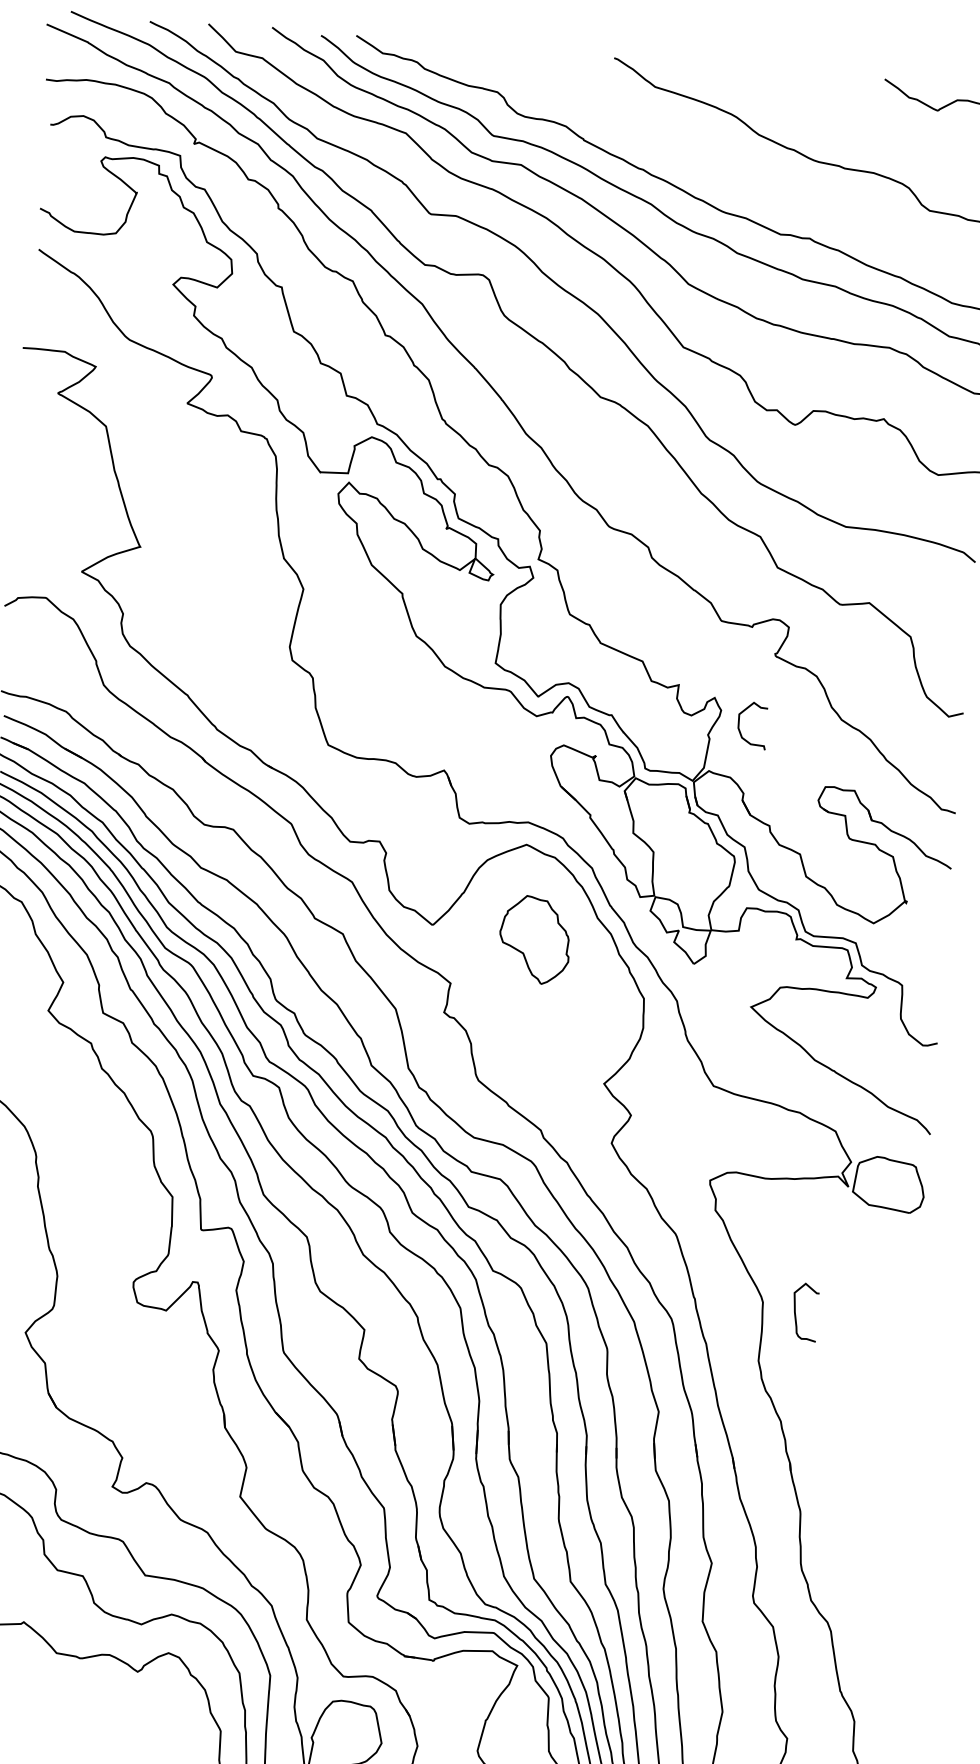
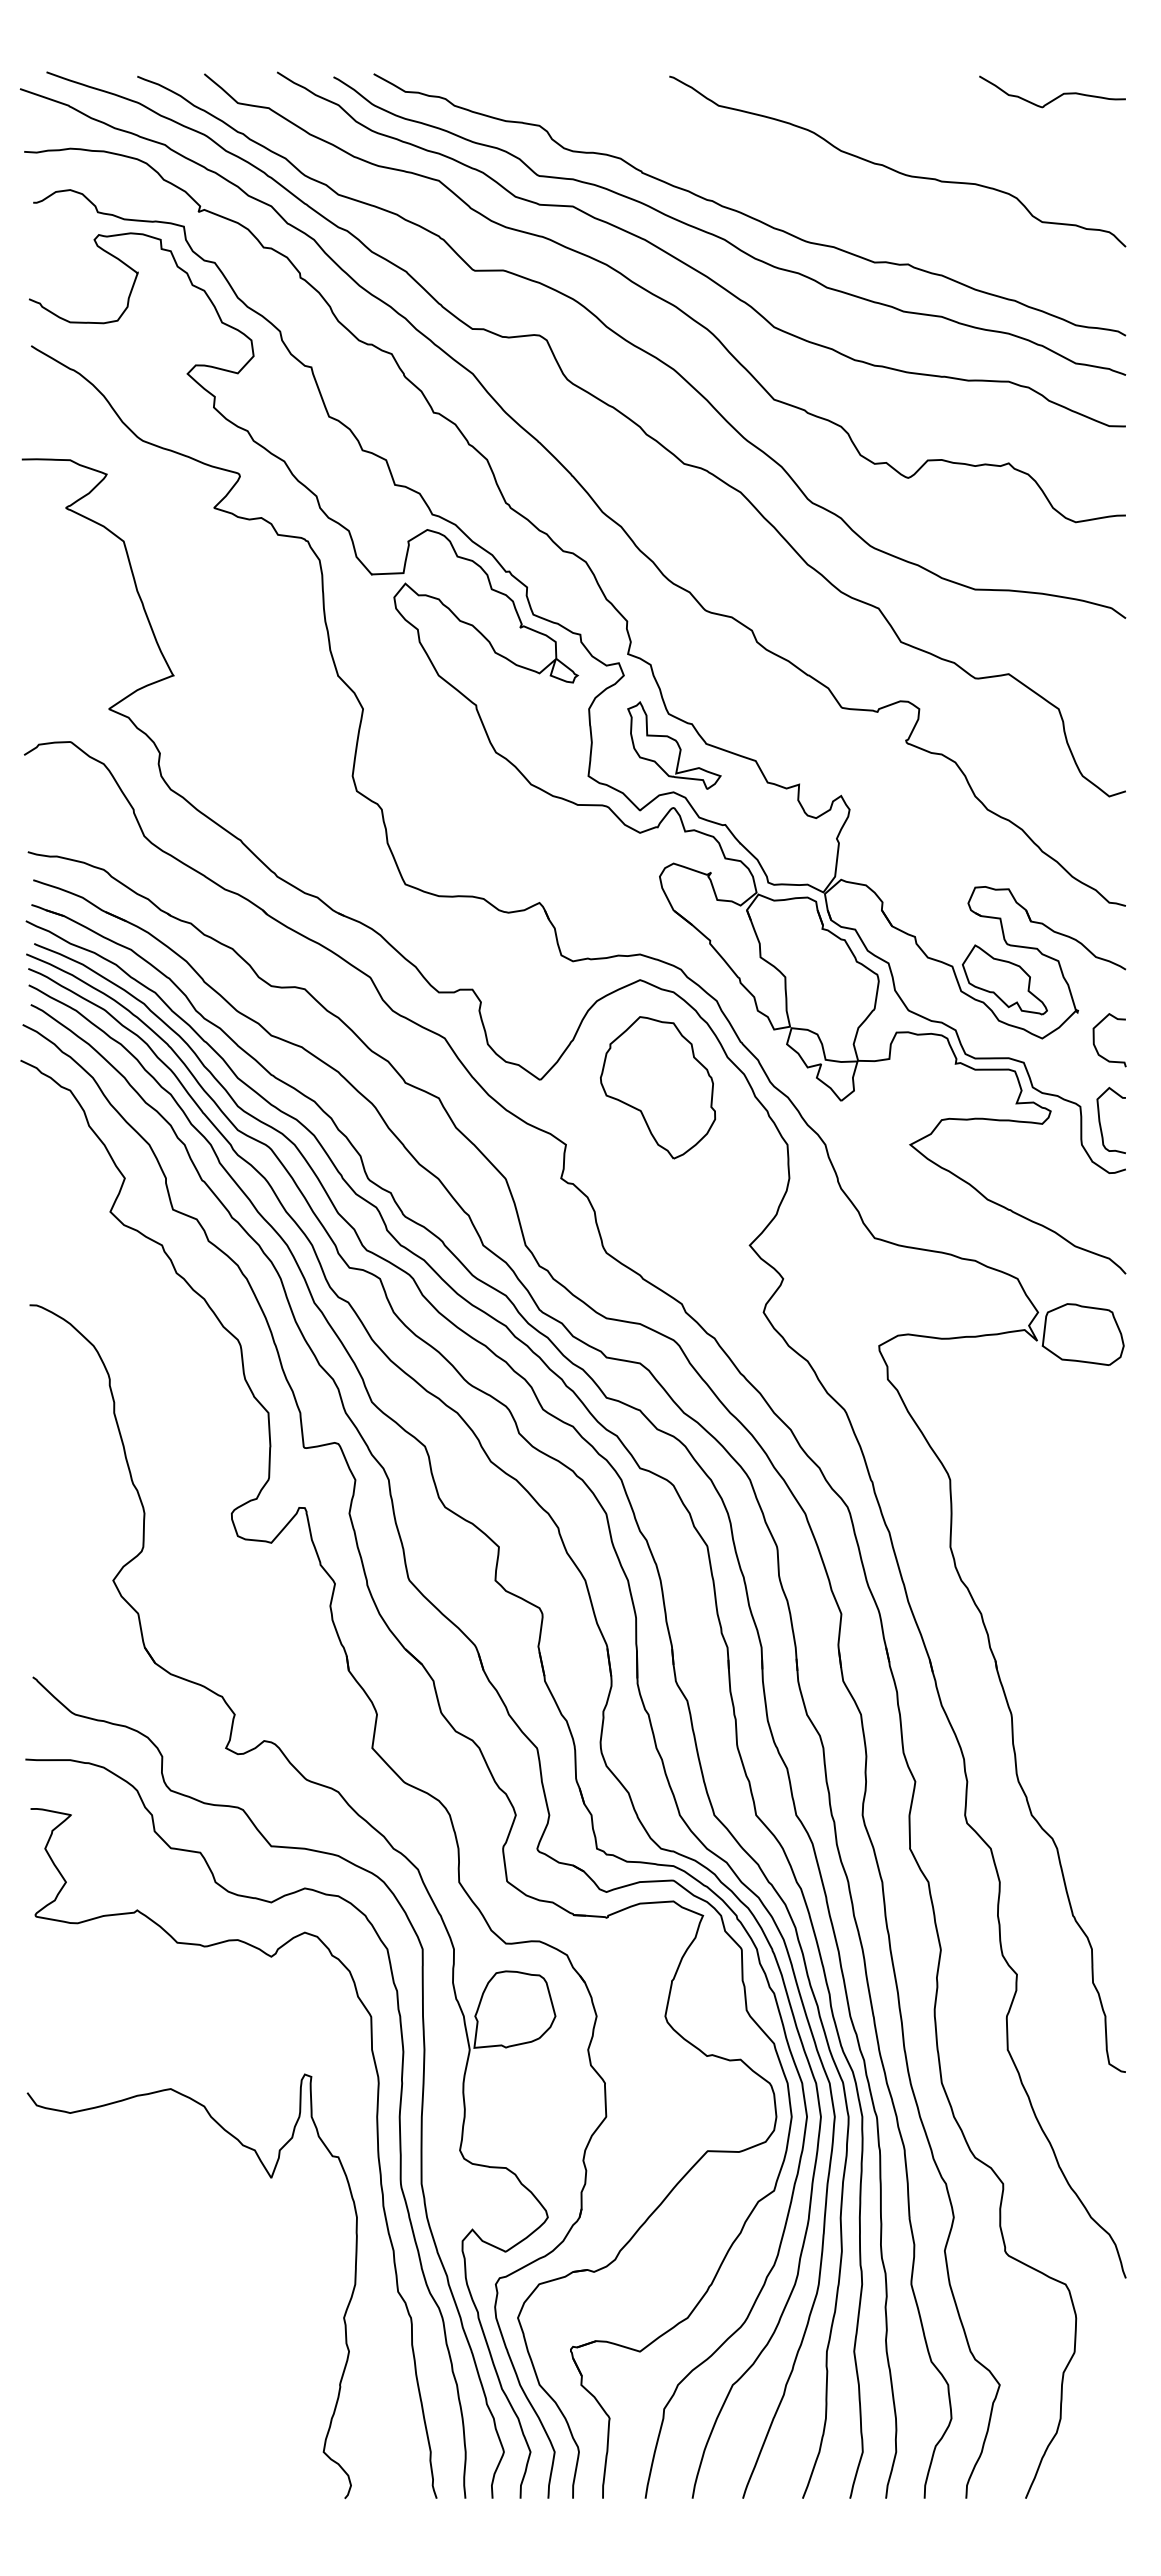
part: (572, 642) -> (674, 745), added
curve: (740, 731) -> (1096, 1047), moved
part: (844, 869) -> (1004, 979), added
part: (534, 939) -> (657, 1087), size x1.43
curve: (795, 1311) -> (1100, 1120), moved

